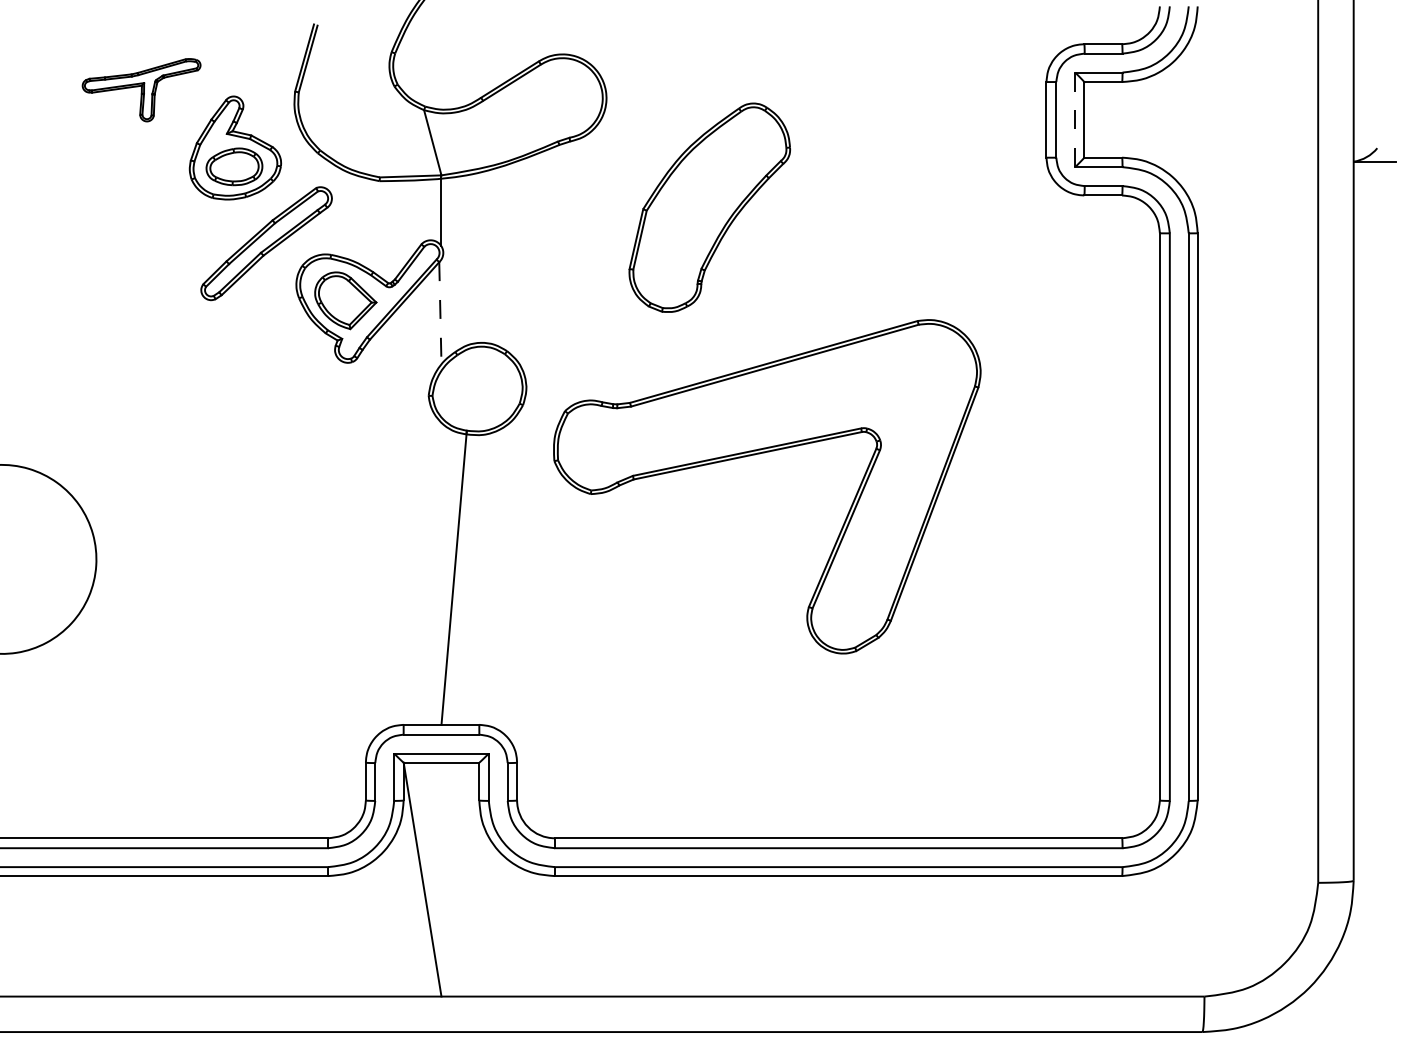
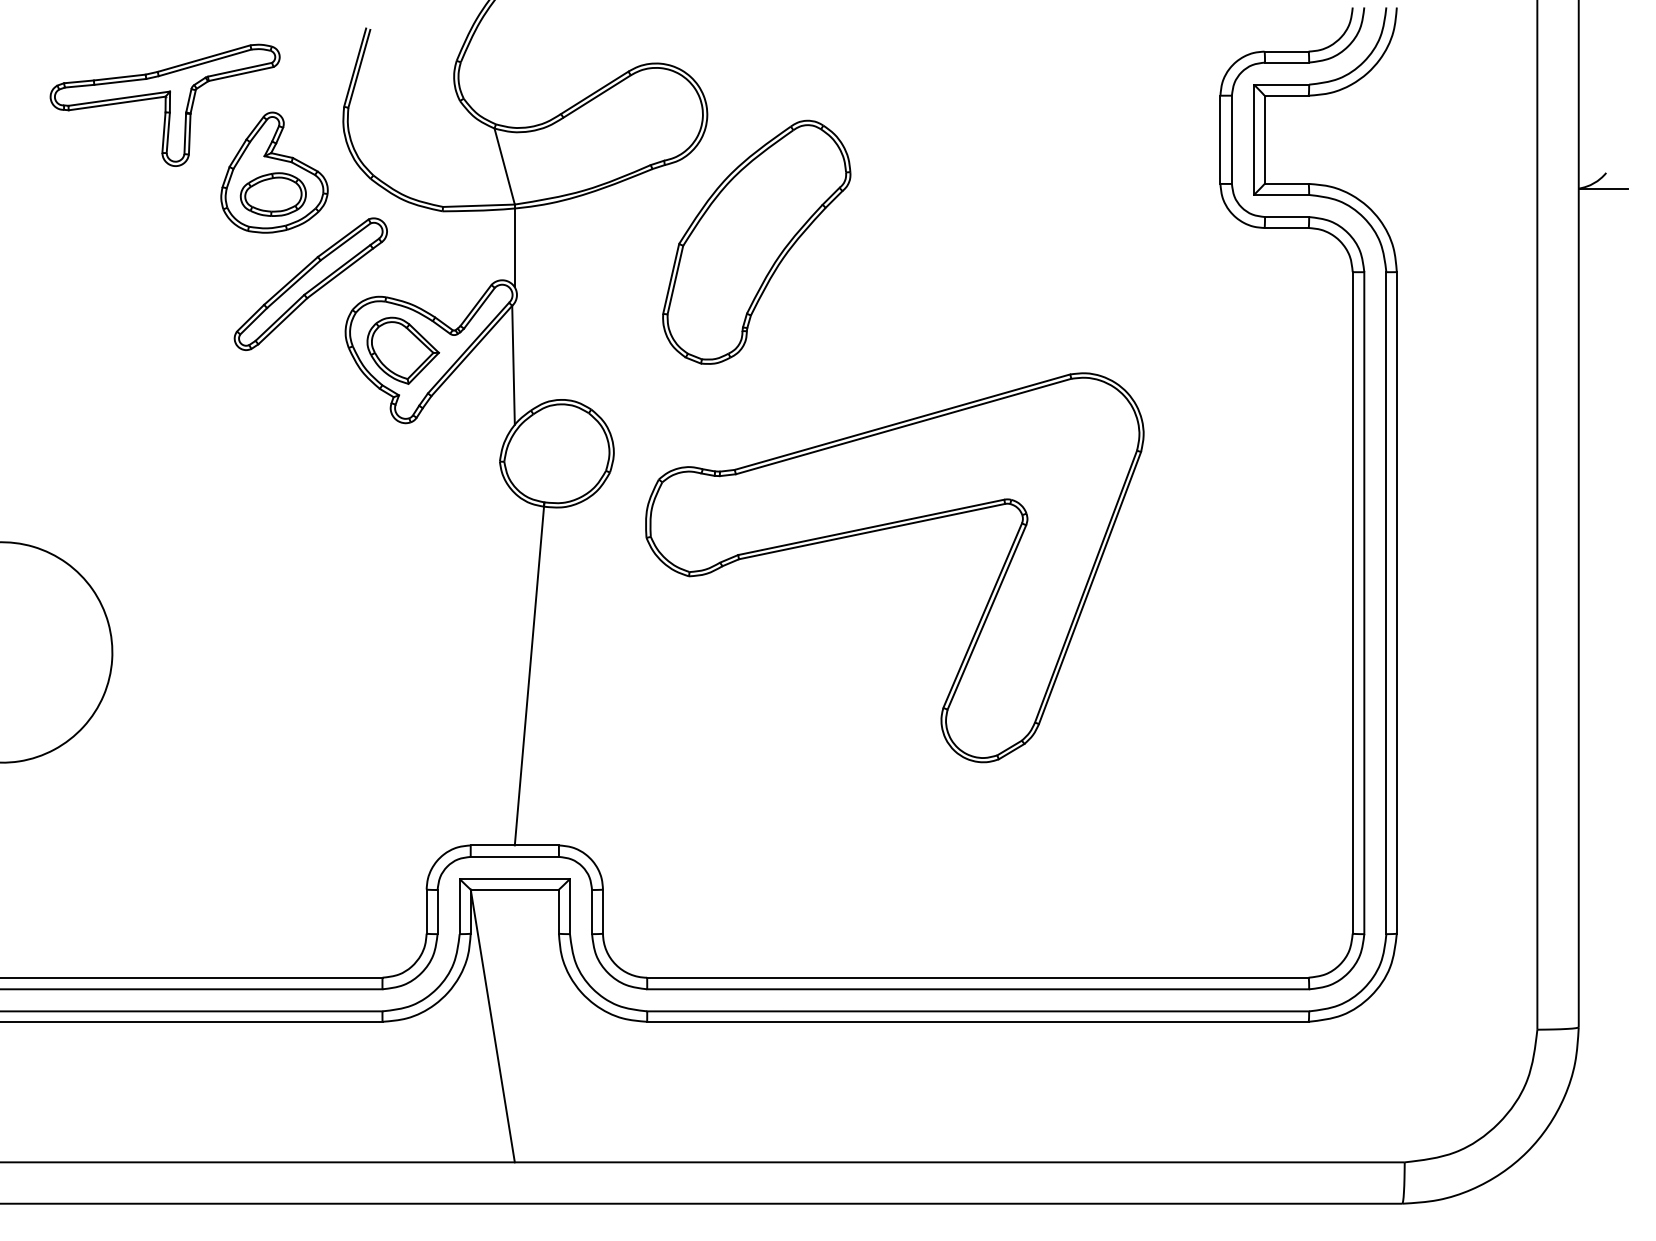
part: (141, 89) -> (164, 104), size x1.67
line: (1074, 119) -> (1253, 139), dashed -> solid
part: (709, 207) -> (756, 241), moved
line: (440, 313) -> (513, 365), dashed -> solid

